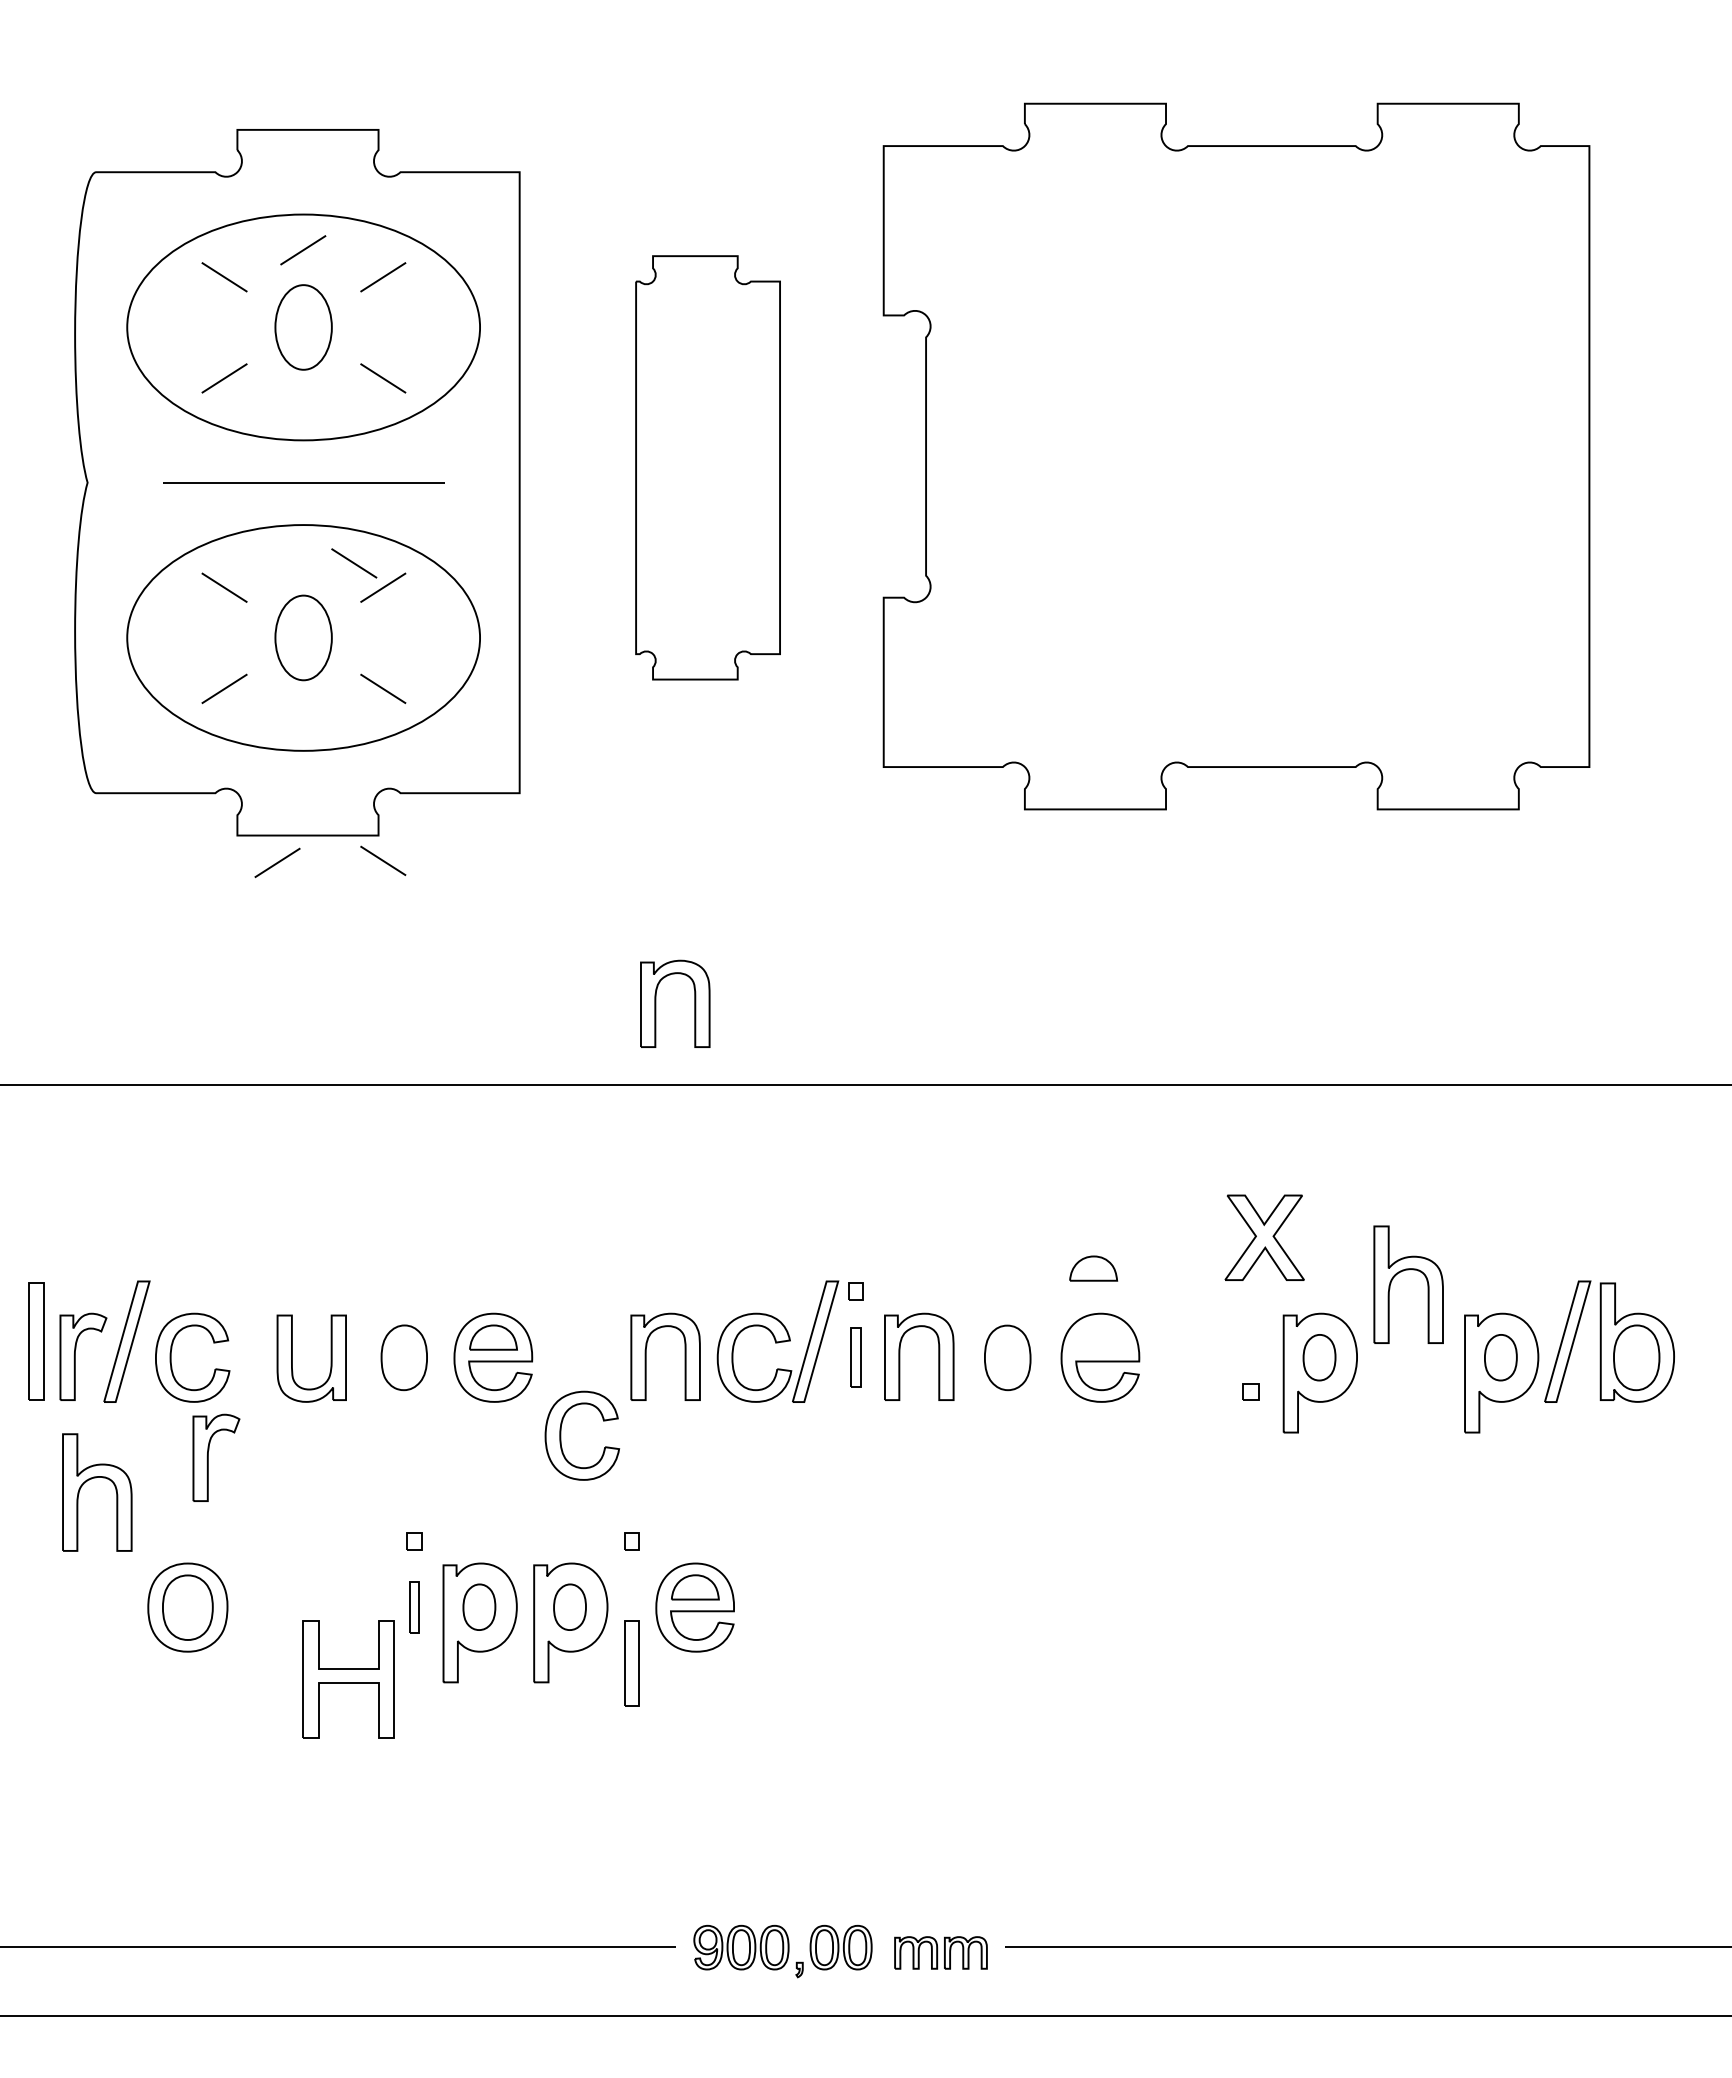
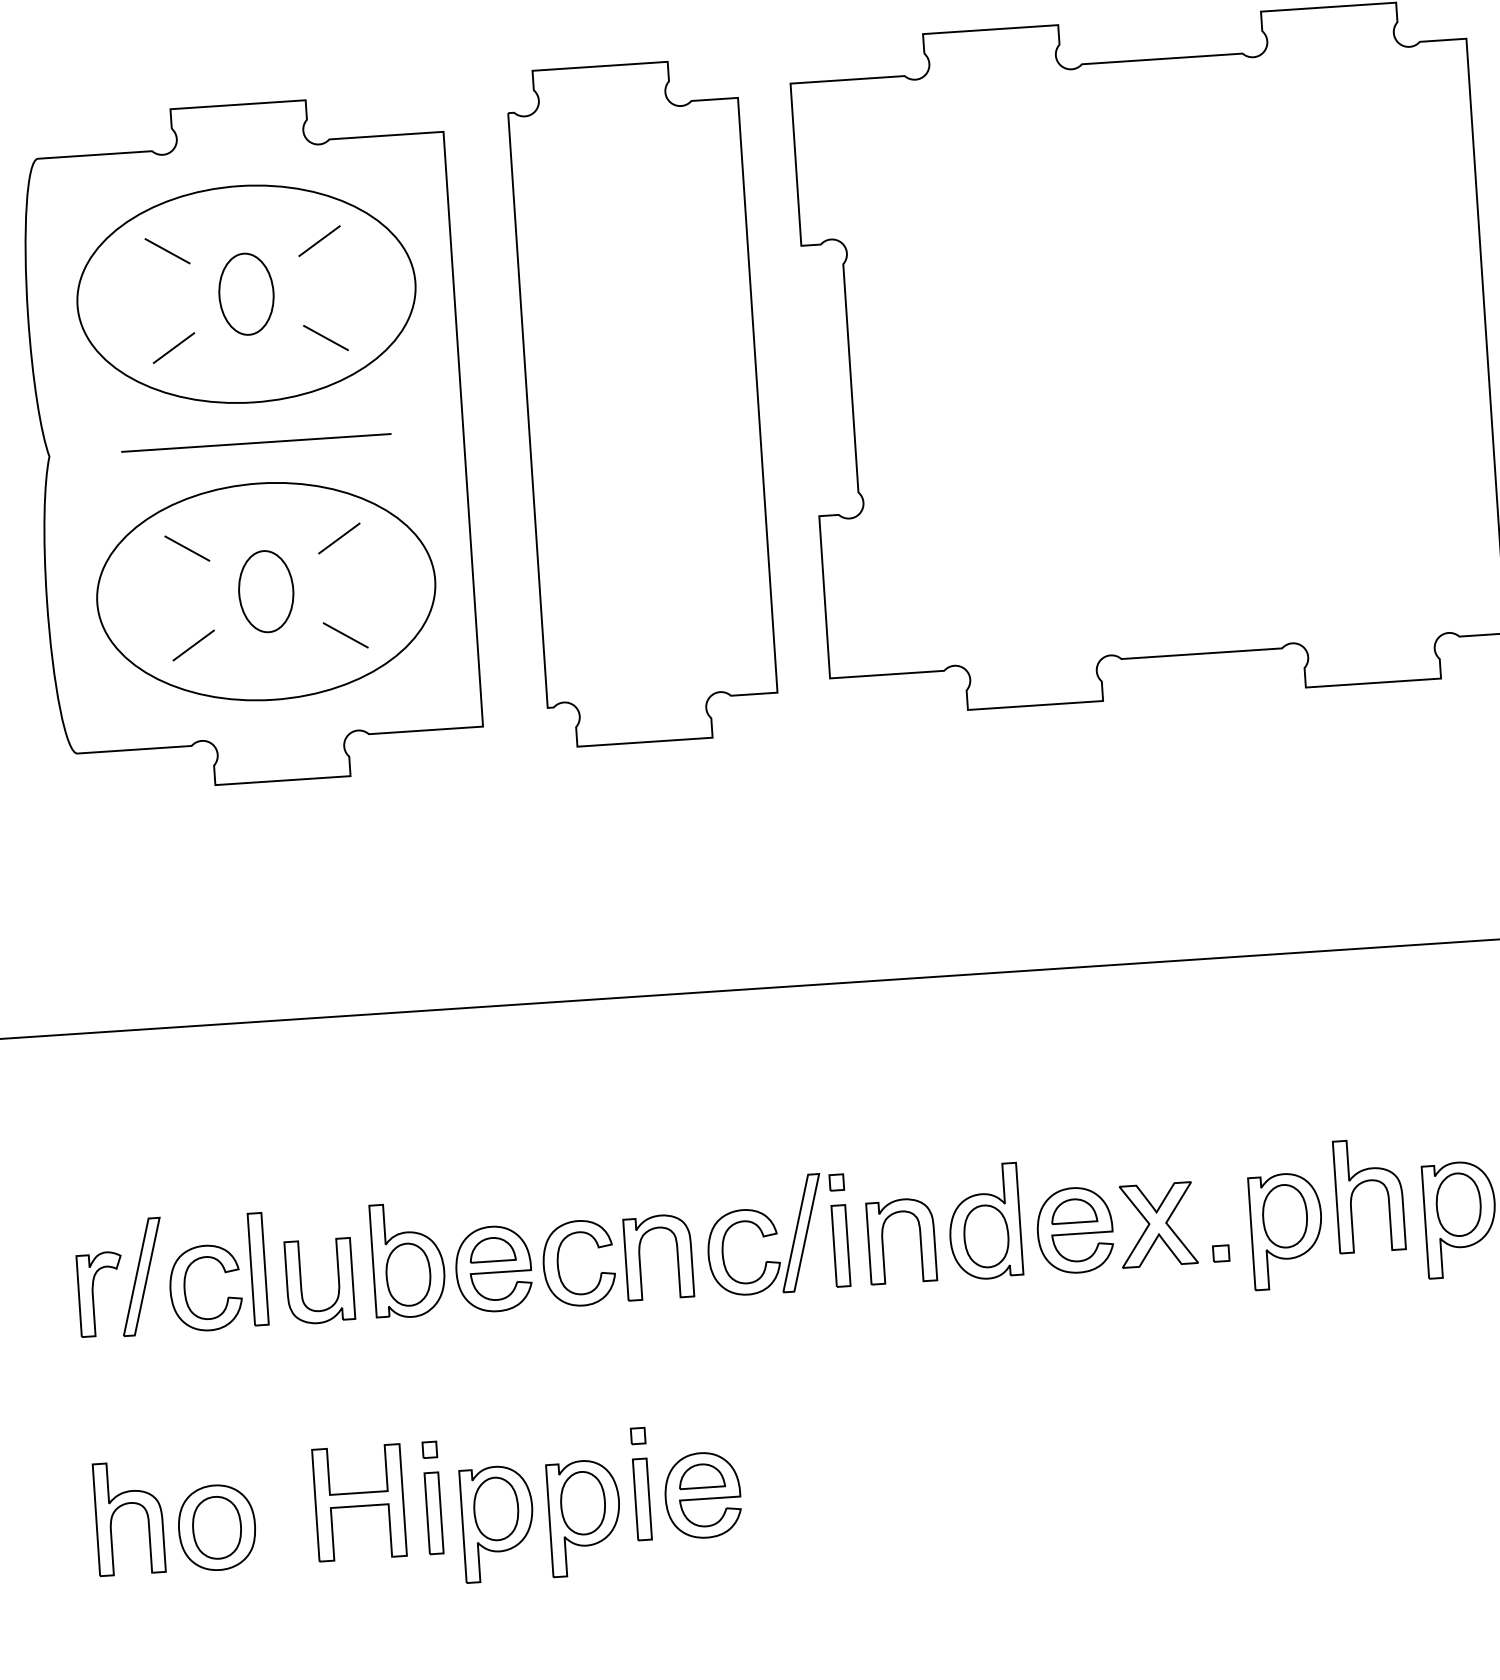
line: (303, 250) -> (241, 220), removed
part: (707, 467) -> (642, 402), size x1.67
line: (354, 563) -> (310, 517), removed
line: (383, 860) -> (356, 799), removed
line: (277, 862) -> (255, 808), removed
part: (656, 1003) -> (627, 919), removed
part: (1264, 1237) -> (1157, 1224), moved
part: (1093, 1268) -> (1073, 1210), moved
part: (1401, 1272) -> (1361, 1184), moved
part: (36, 1341) -> (258, 1269), moved
part: (404, 1342) -> (407, 1260), added
part: (1006, 1342) -> (984, 1221), added
part: (855, 1357) -> (840, 1245), size x1.43
part: (1319, 1357) -> (1284, 1216), size x1.43
part: (1500, 1357) -> (1458, 1204), size x1.43
part: (561, 1435) -> (558, 1264), moved
part: (208, 1457) -> (227, 1382), removed
part: (96, 1478) -> (127, 1504), moved
part: (479, 1606) -> (496, 1508), size x1.43
part: (569, 1606) -> (582, 1502), size x1.43
part: (414, 1607) -> (434, 1513), size x1.67
part: (631, 1663) -> (641, 1499), moved
part: (348, 1679) -> (359, 1502), moved

